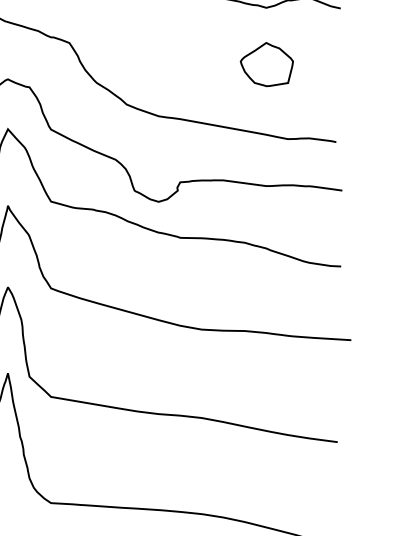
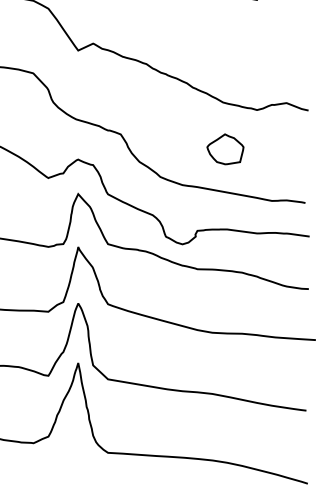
part: (266, 64) -> (225, 149), moved

